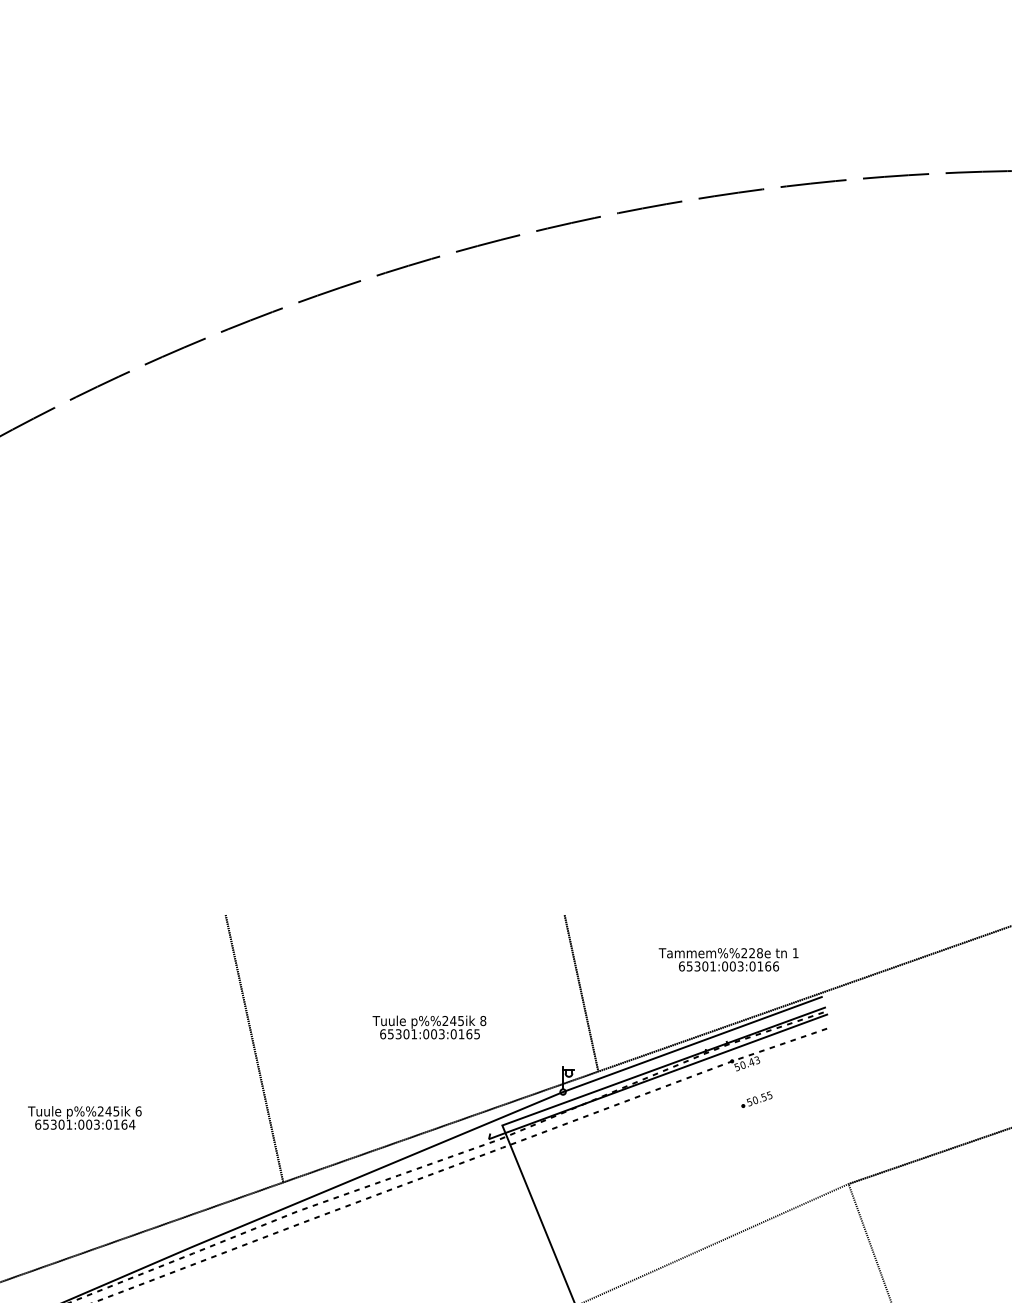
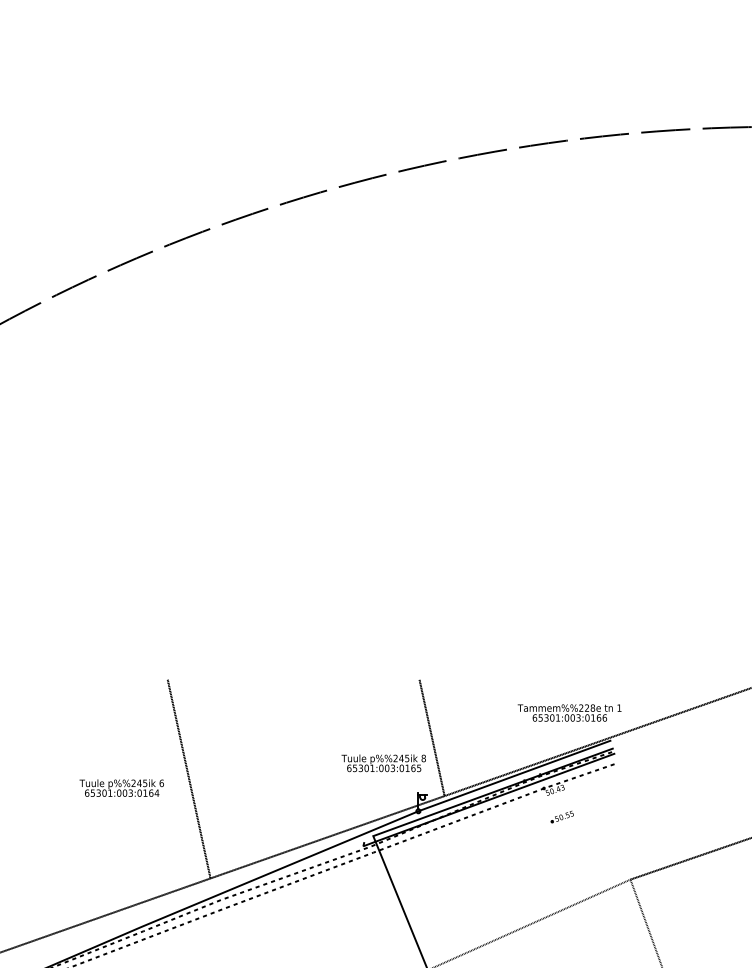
text: (728, 959) -> (569, 712), moved
text: (429, 1027) -> (383, 763), moved
text: (84, 1117) -> (121, 787), moved

